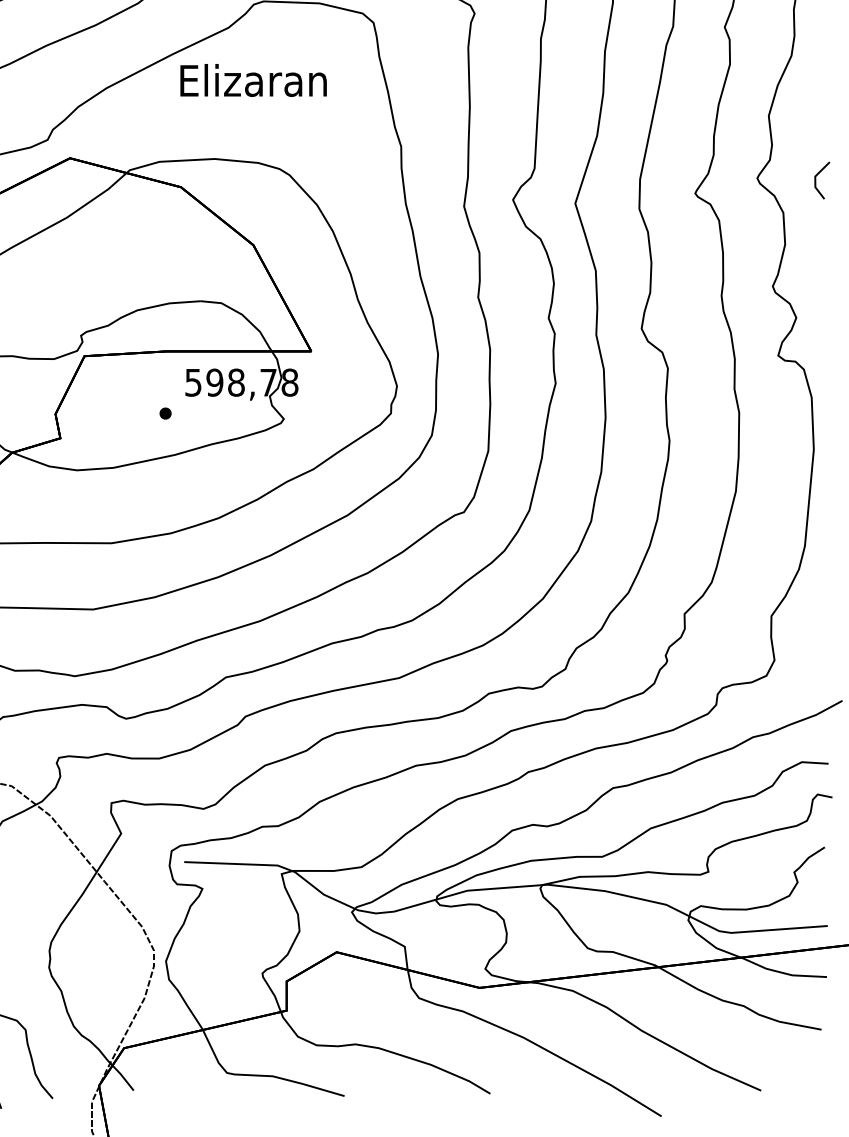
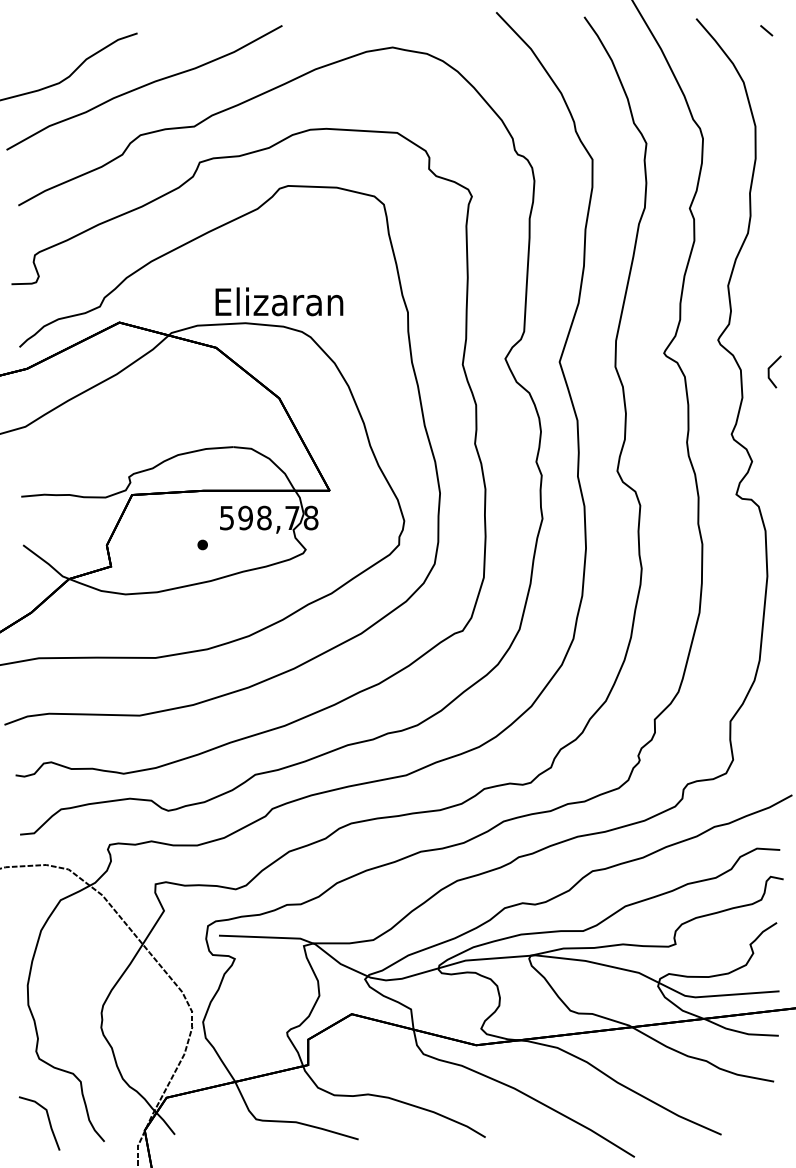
text: (253, 80) -> (279, 301), moved
line: (818, 175) -> (771, 367), moved

